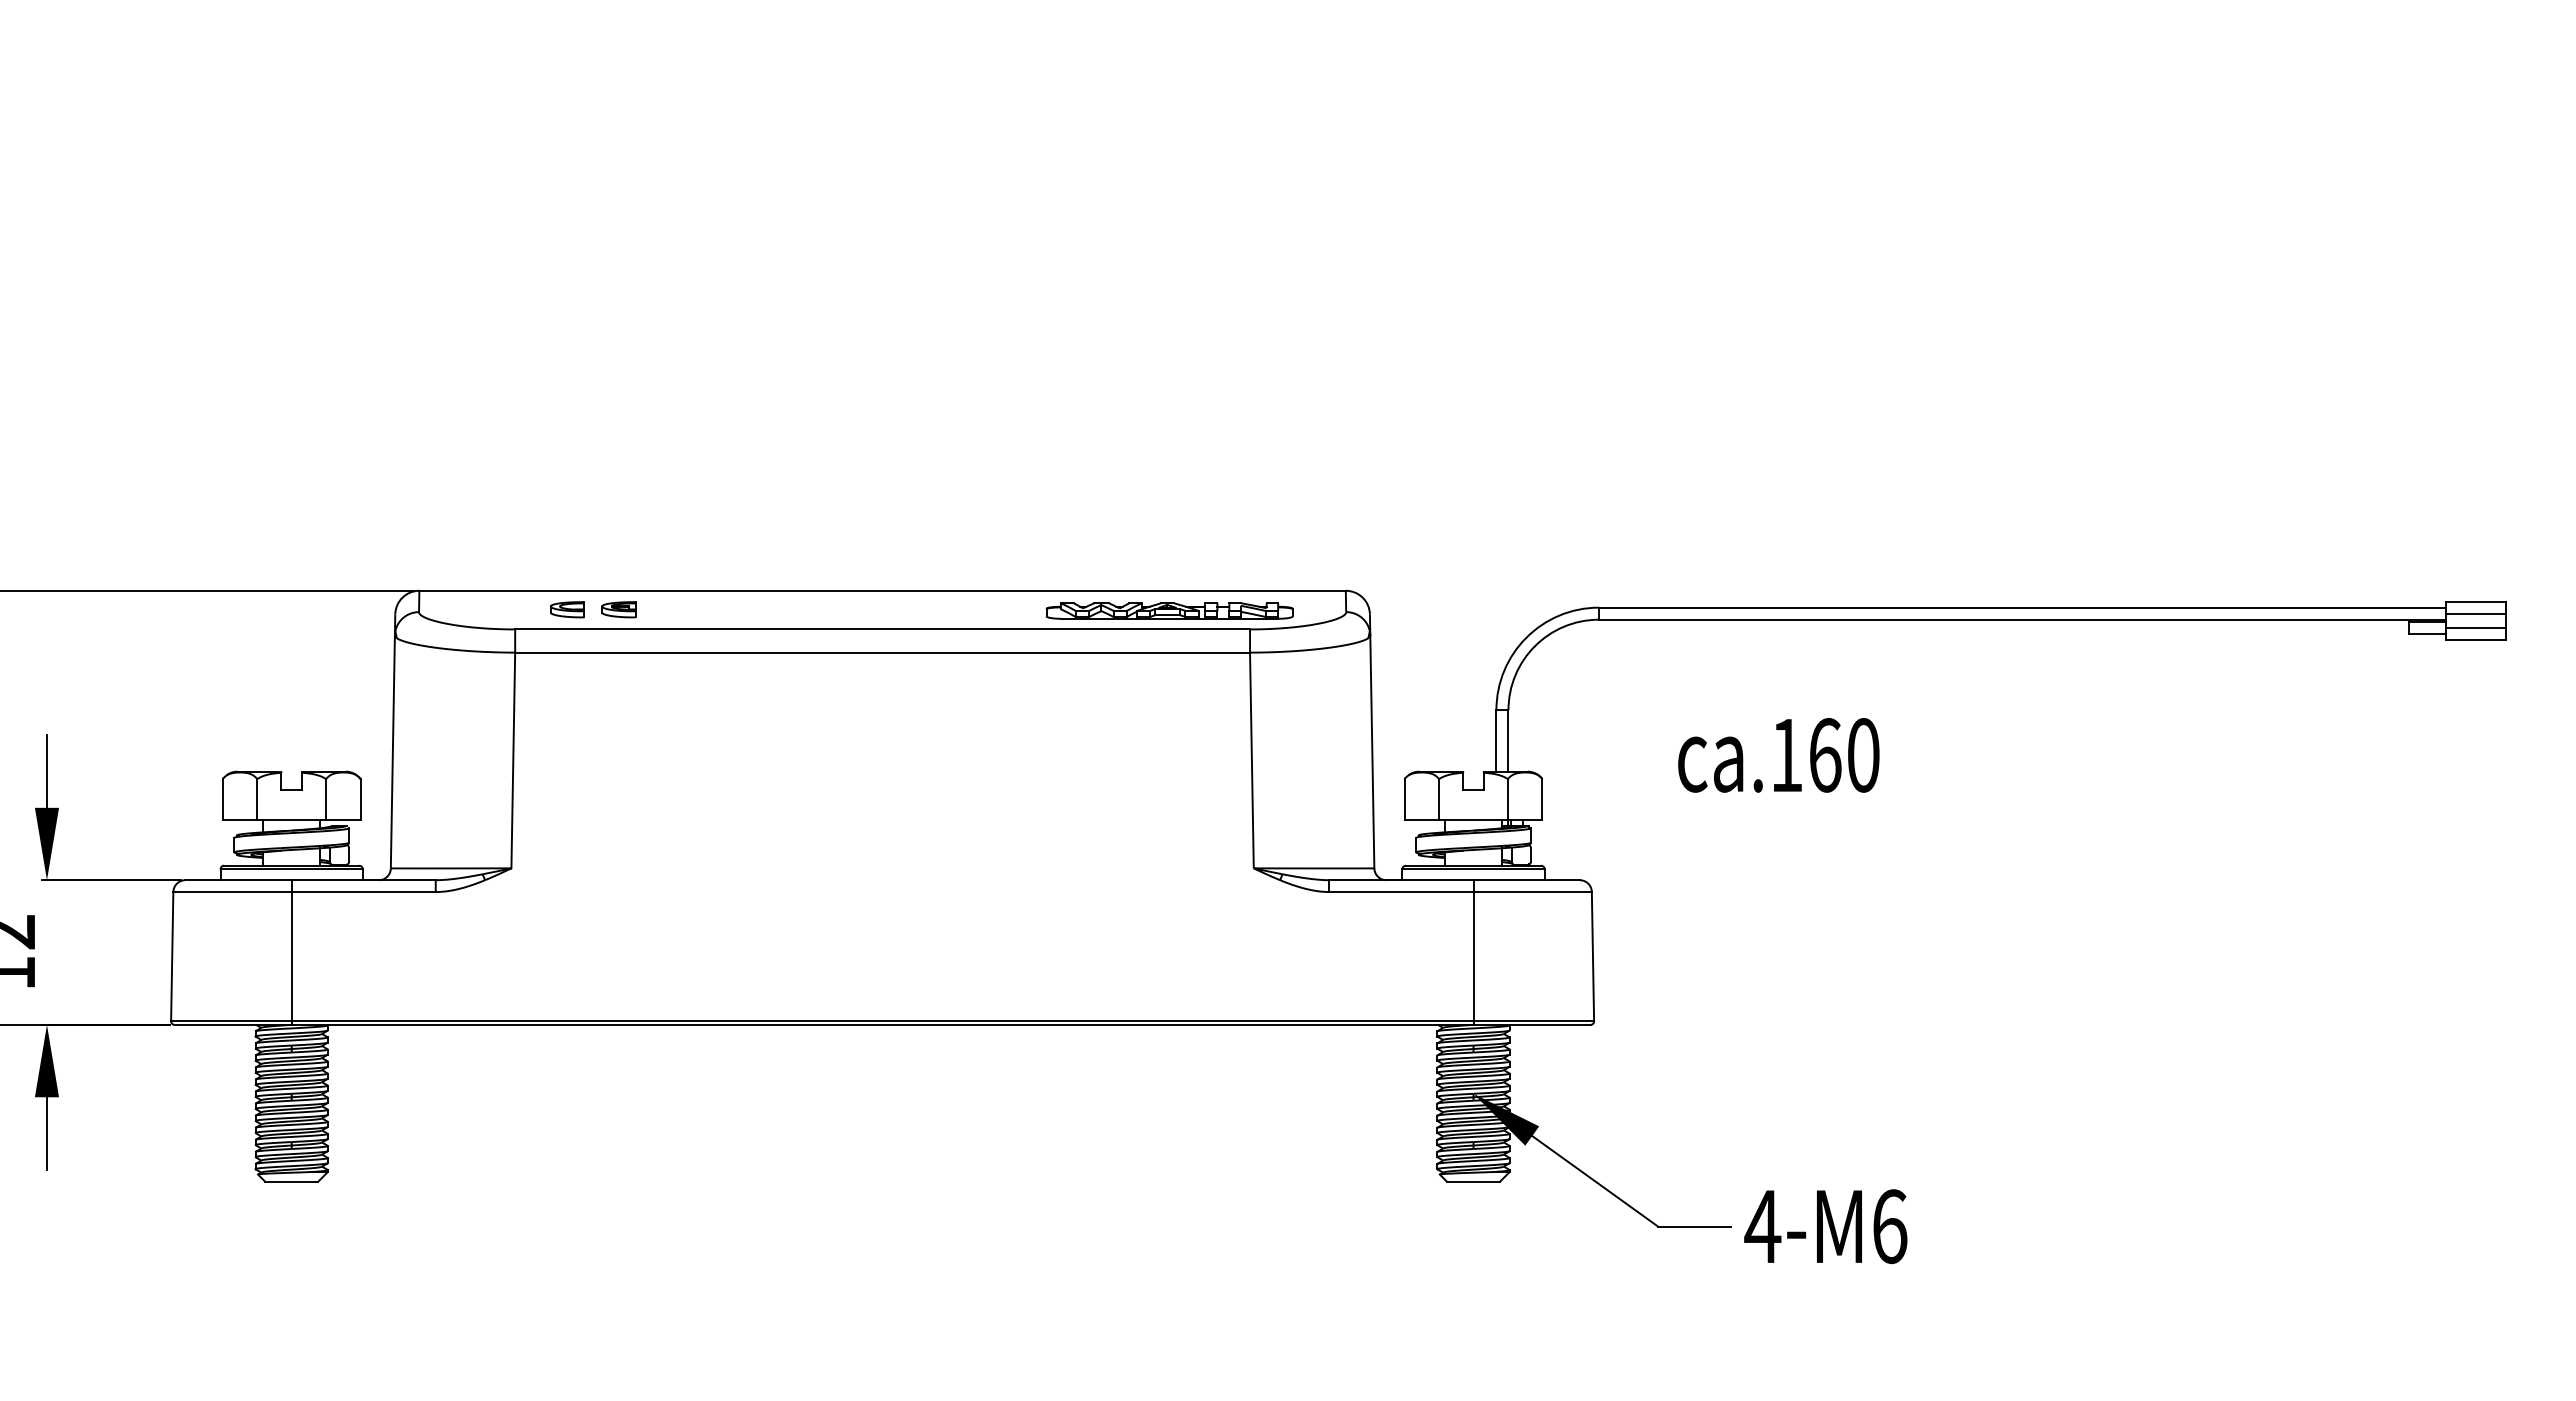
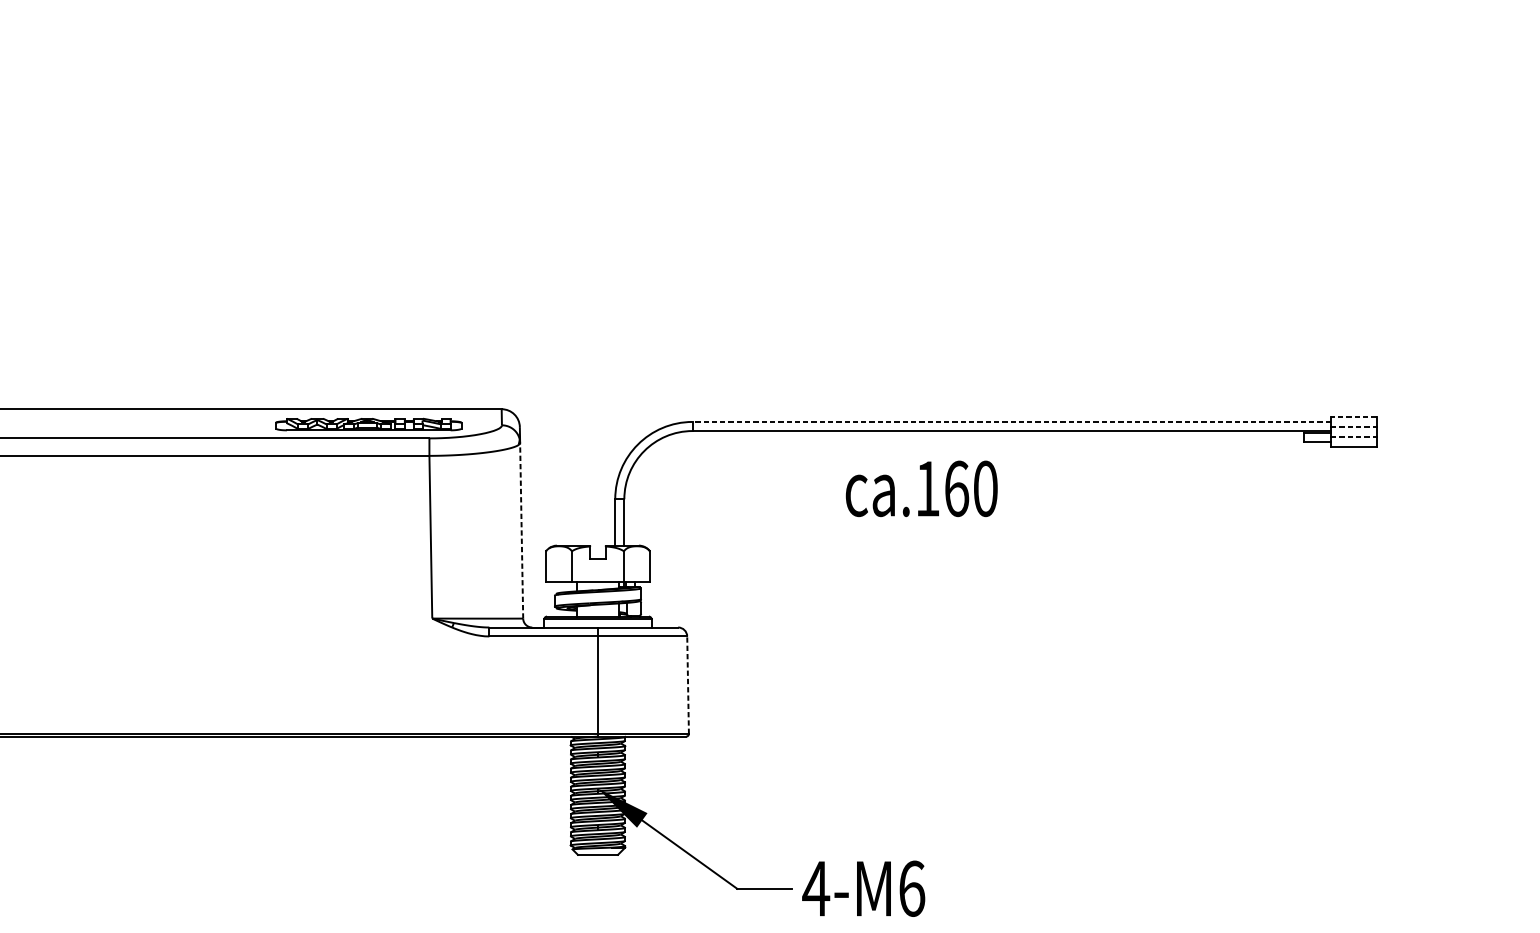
line: (2475, 601) -> (1353, 417), solid -> dashed
line: (2021, 607) -> (1011, 421), solid -> dashed
line: (2476, 613) -> (1354, 426), solid -> dashed
line: (2476, 628) -> (1354, 437), solid -> dashed
line: (1372, 751) -> (521, 530), solid -> dashed
text: (1778, 755) -> (921, 488), moved
line: (1592, 956) -> (687, 685), solid -> dashed

